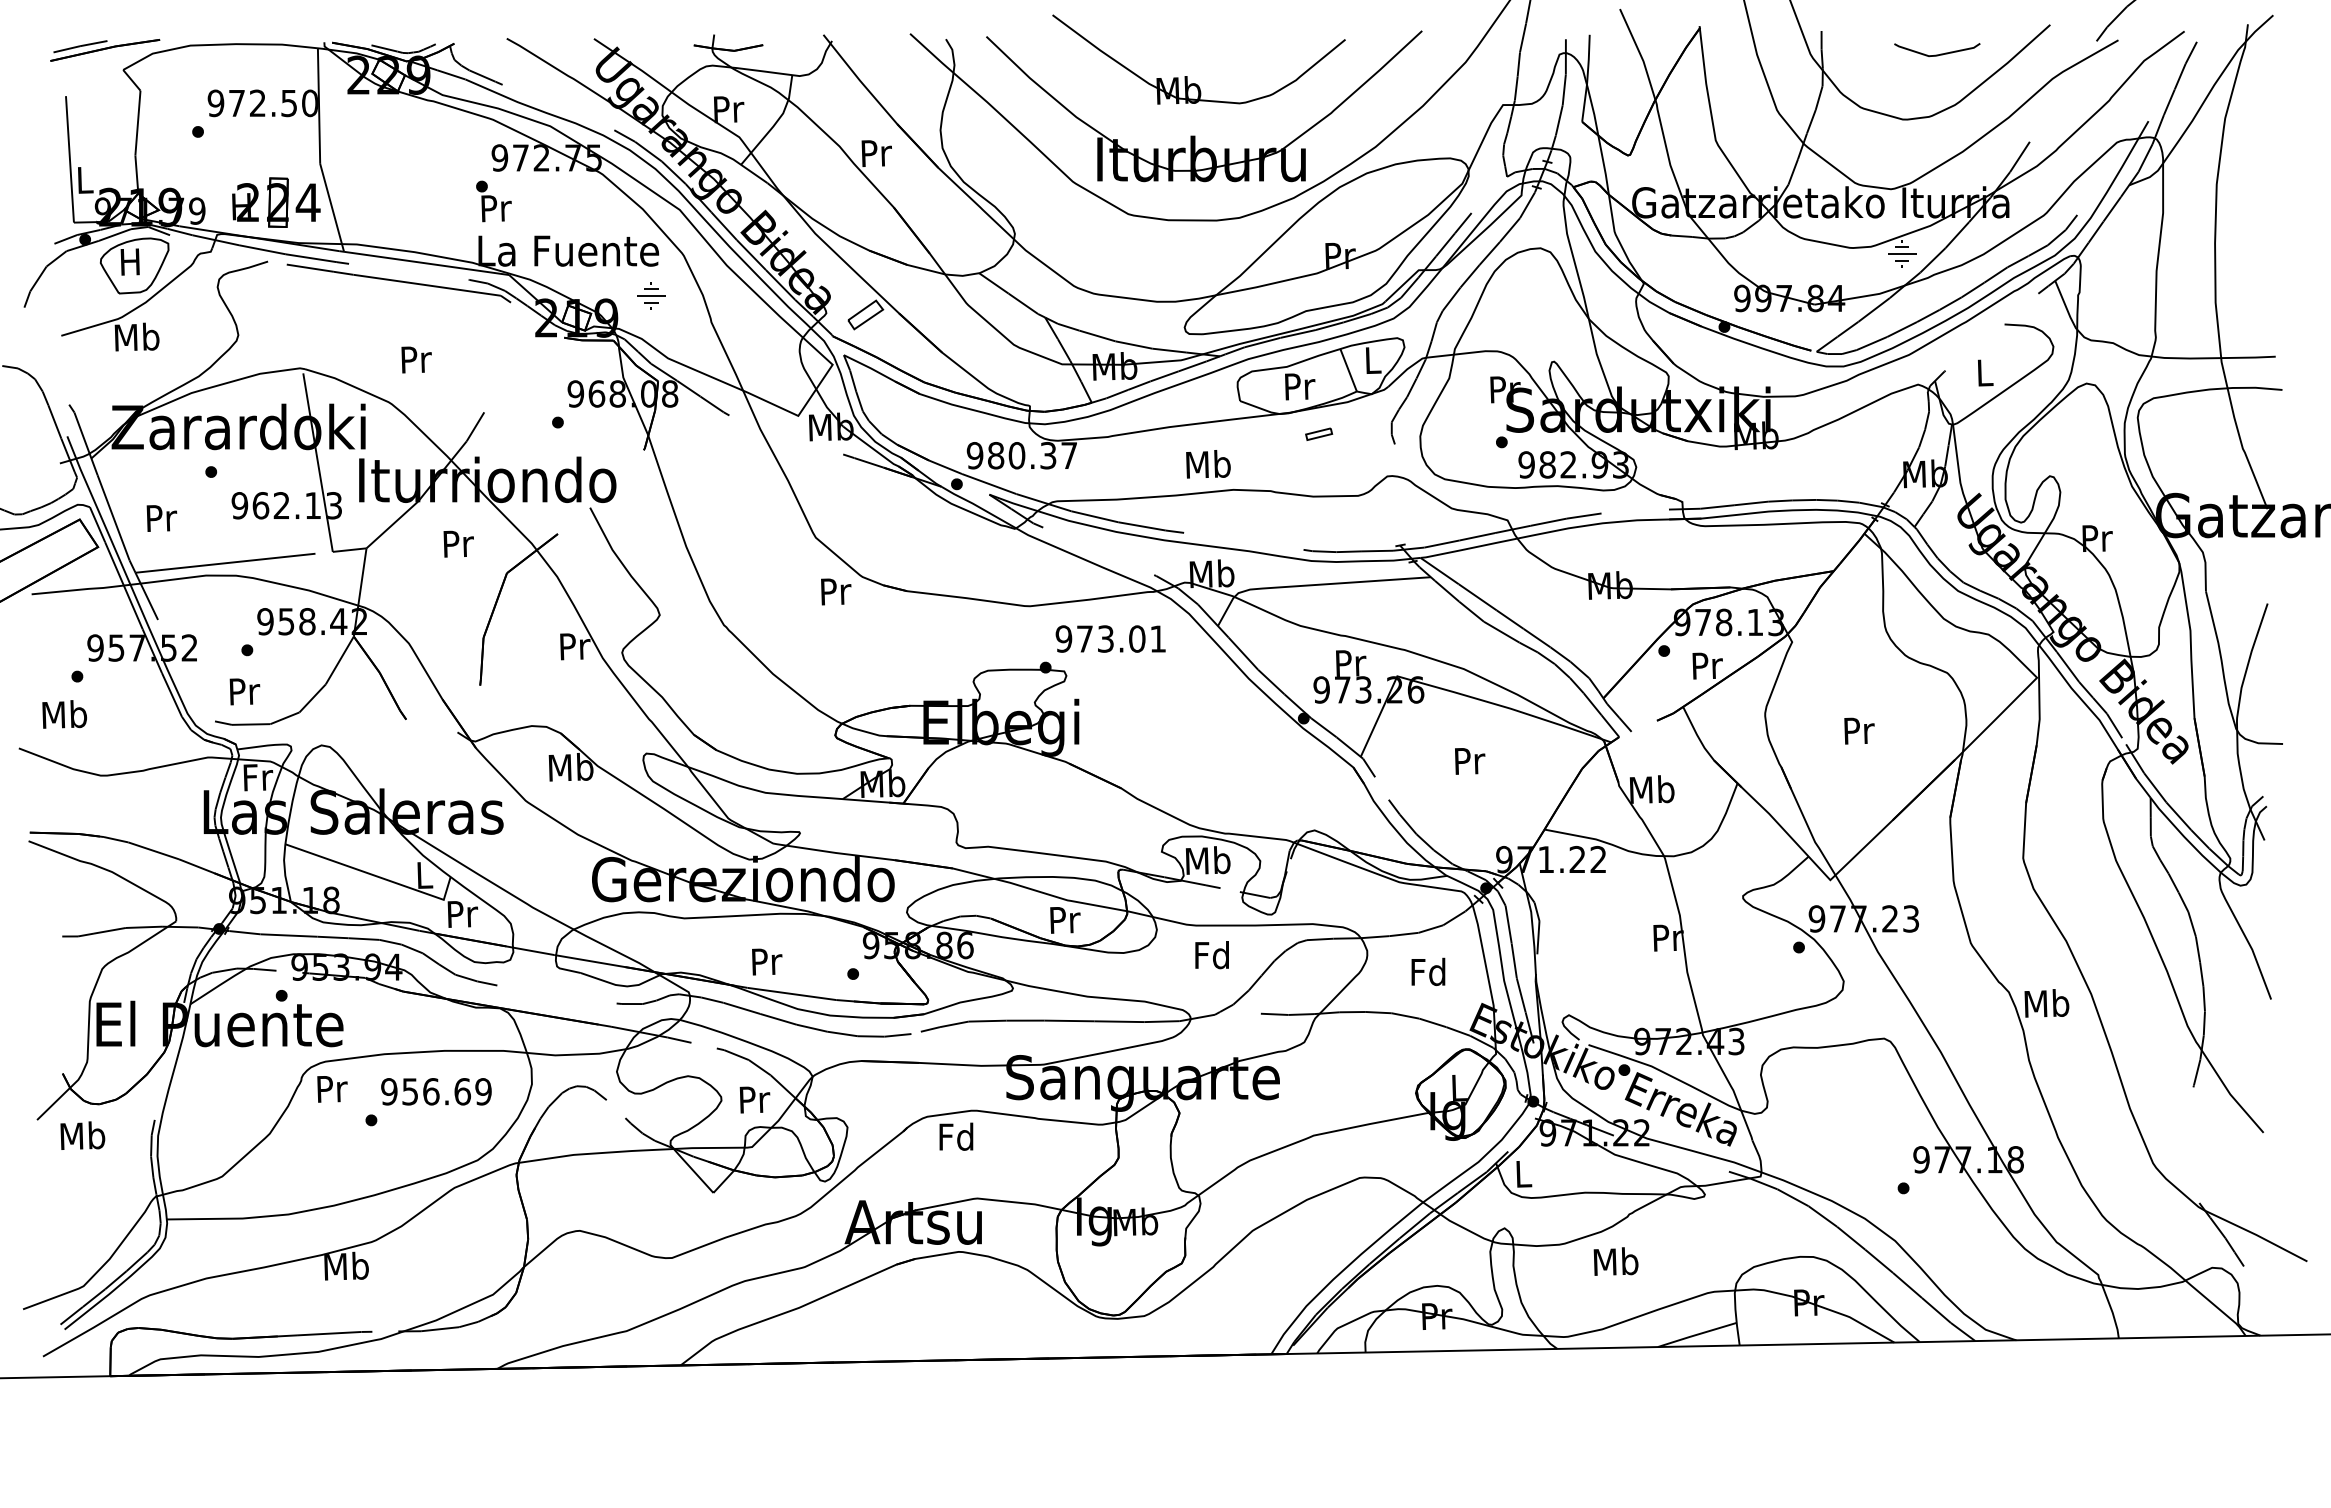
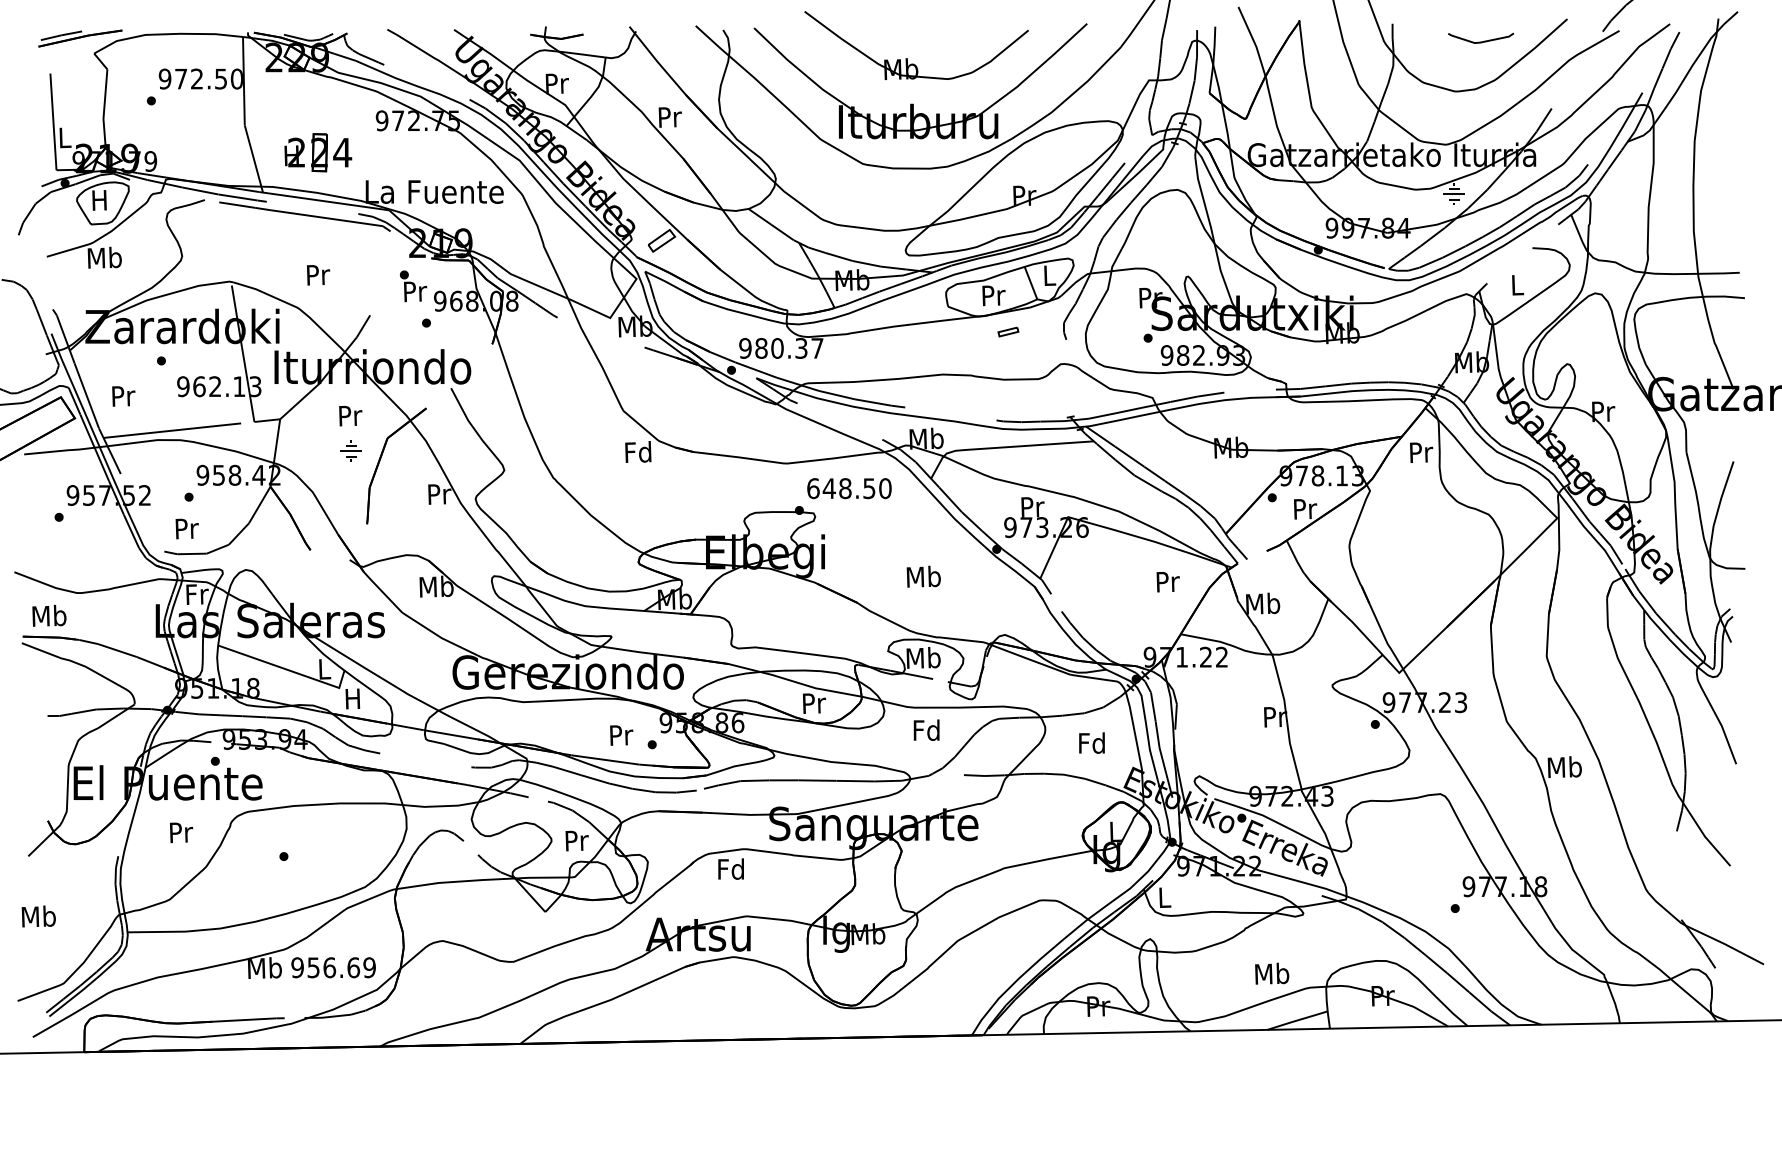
text: (493, 201) -> (413, 286), moved
part: (276, 202) -> (318, 152), moved
part: (651, 295) -> (351, 450), moved
text: (1208, 464) -> (923, 576), moved
text: (834, 590) -> (637, 451), Pr -> Fd
text: (1110, 638) -> (848, 488), 973.01 -> 648.50
text: (64, 714) -> (49, 615), moved
text: (1859, 730) -> (1421, 452), moved
text: (1470, 761) -> (1168, 582), moved
text: (462, 913) -> (353, 698), Pr -> H
text: (767, 961) -> (621, 735), moved
text: (332, 1089) -> (181, 832), moved
text: (436, 1091) -> (333, 967), moved
text: (82, 1135) -> (38, 916), moved
text: (1615, 1261) -> (1271, 973), moved

